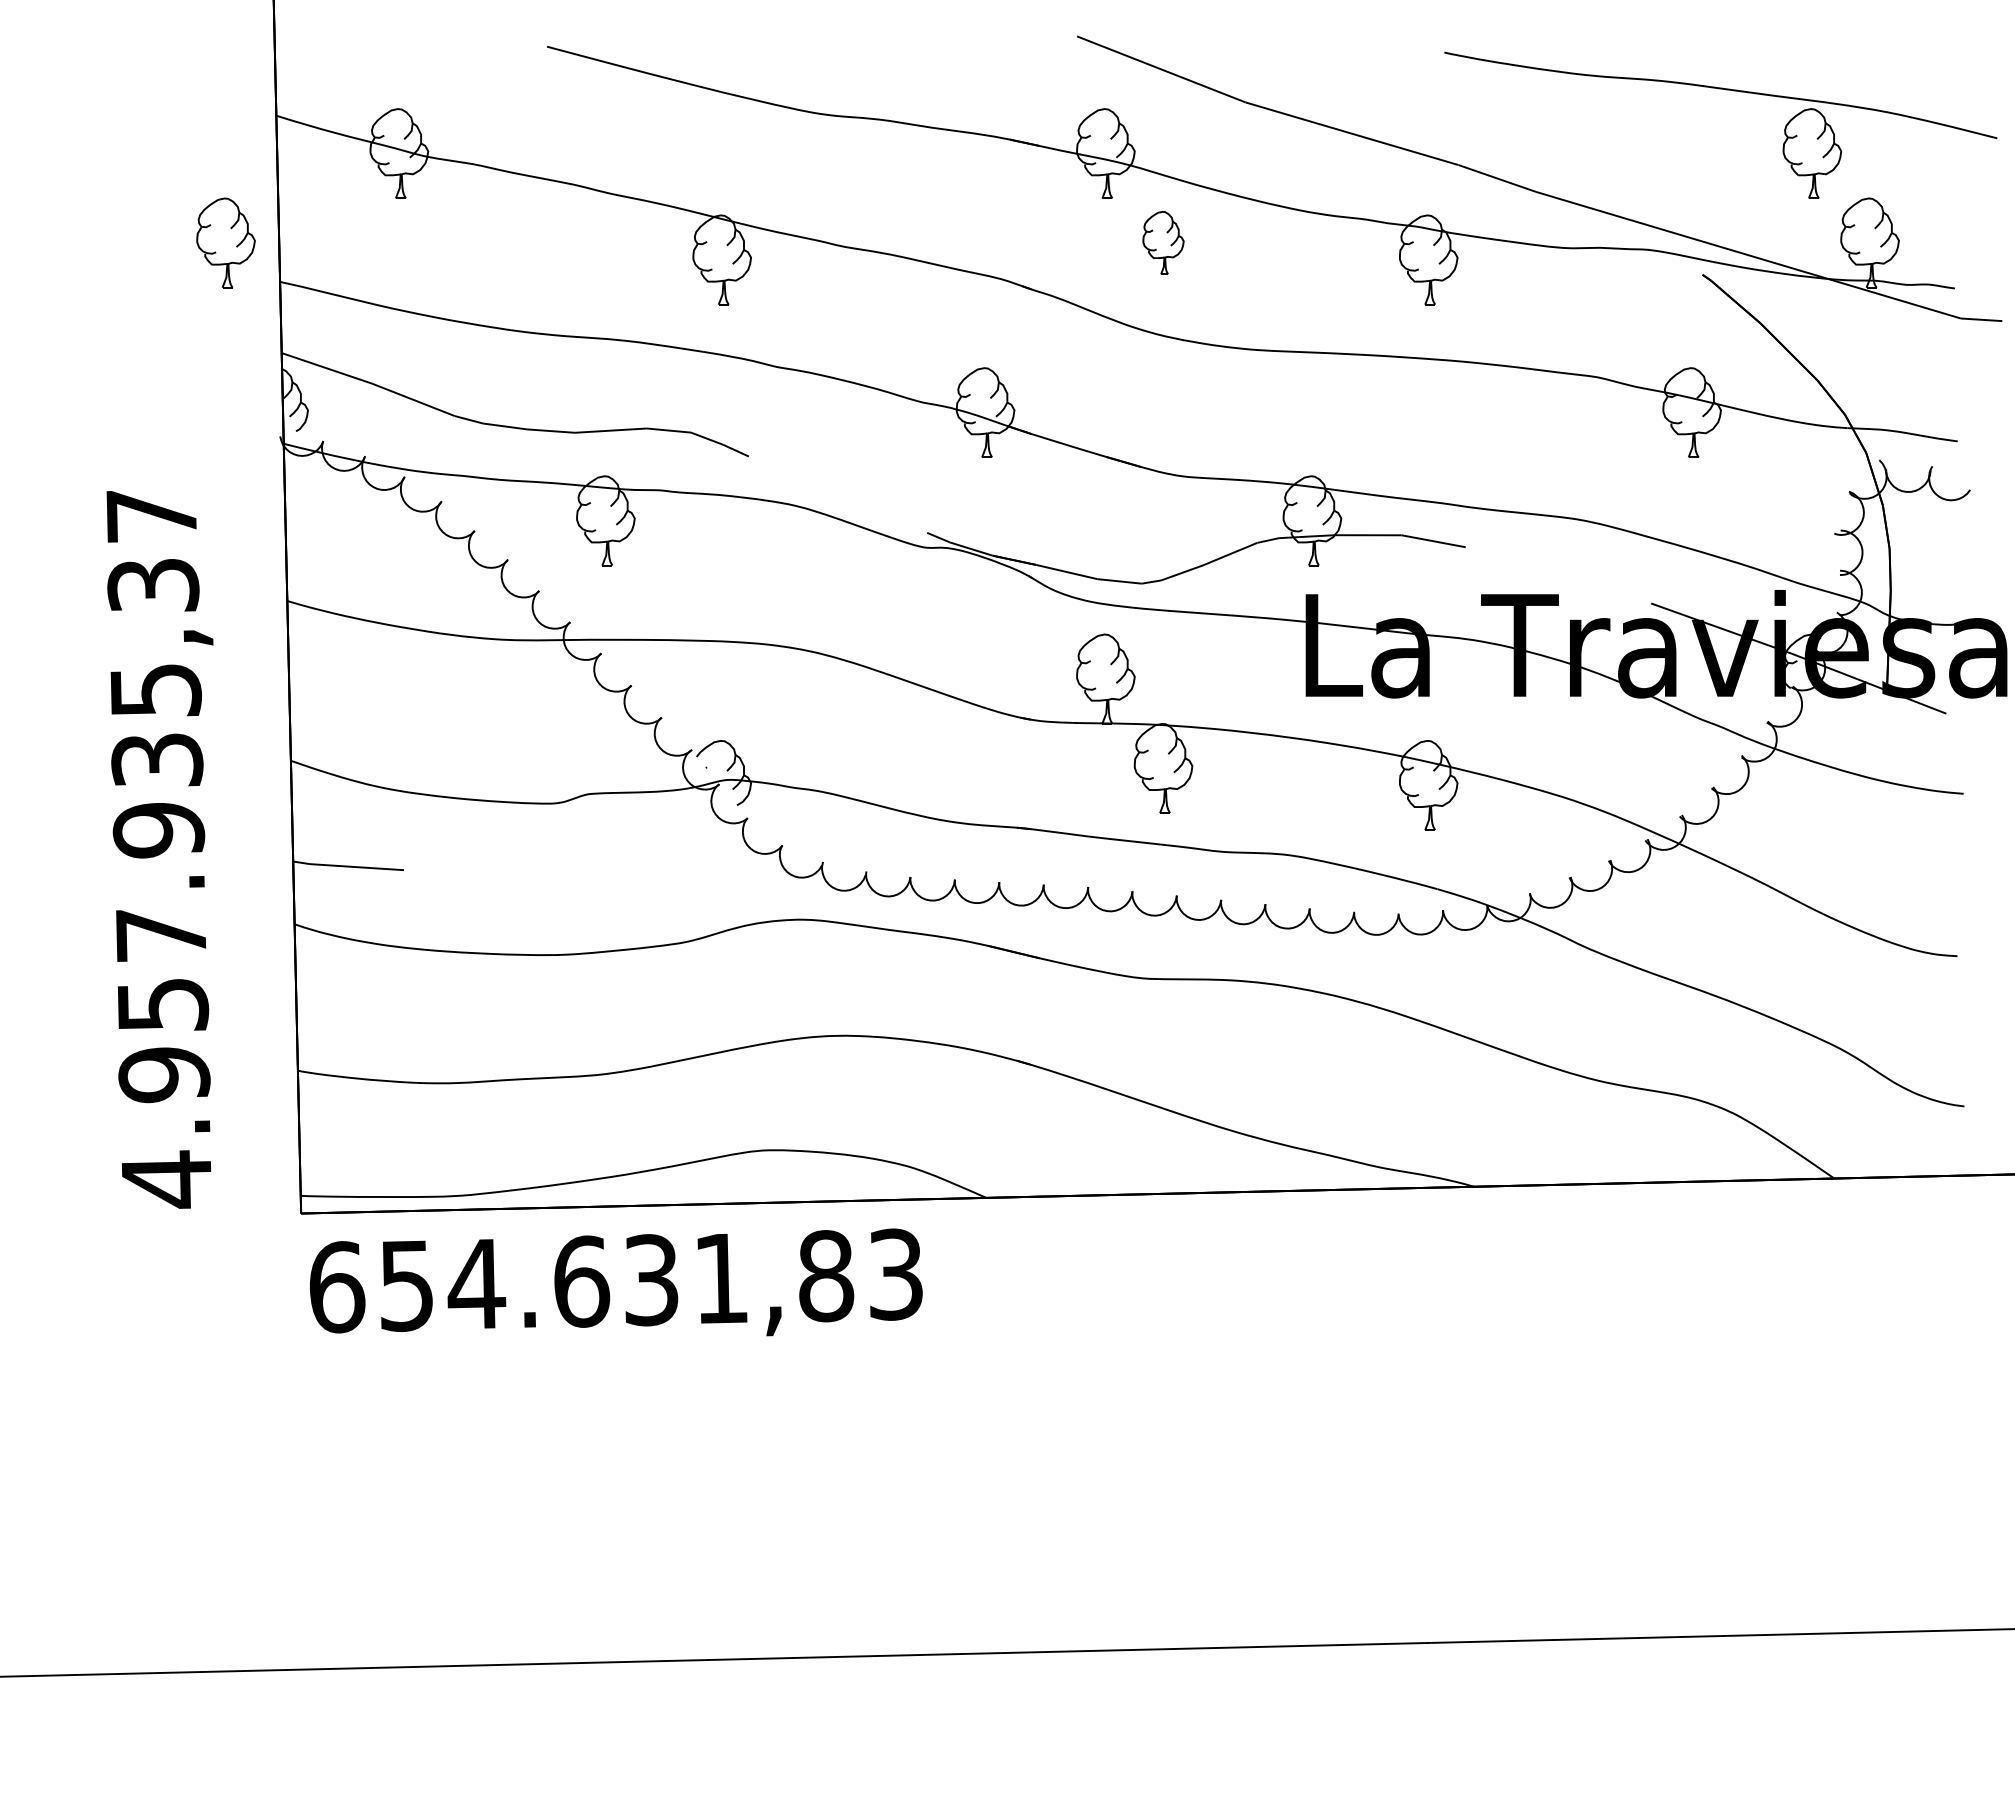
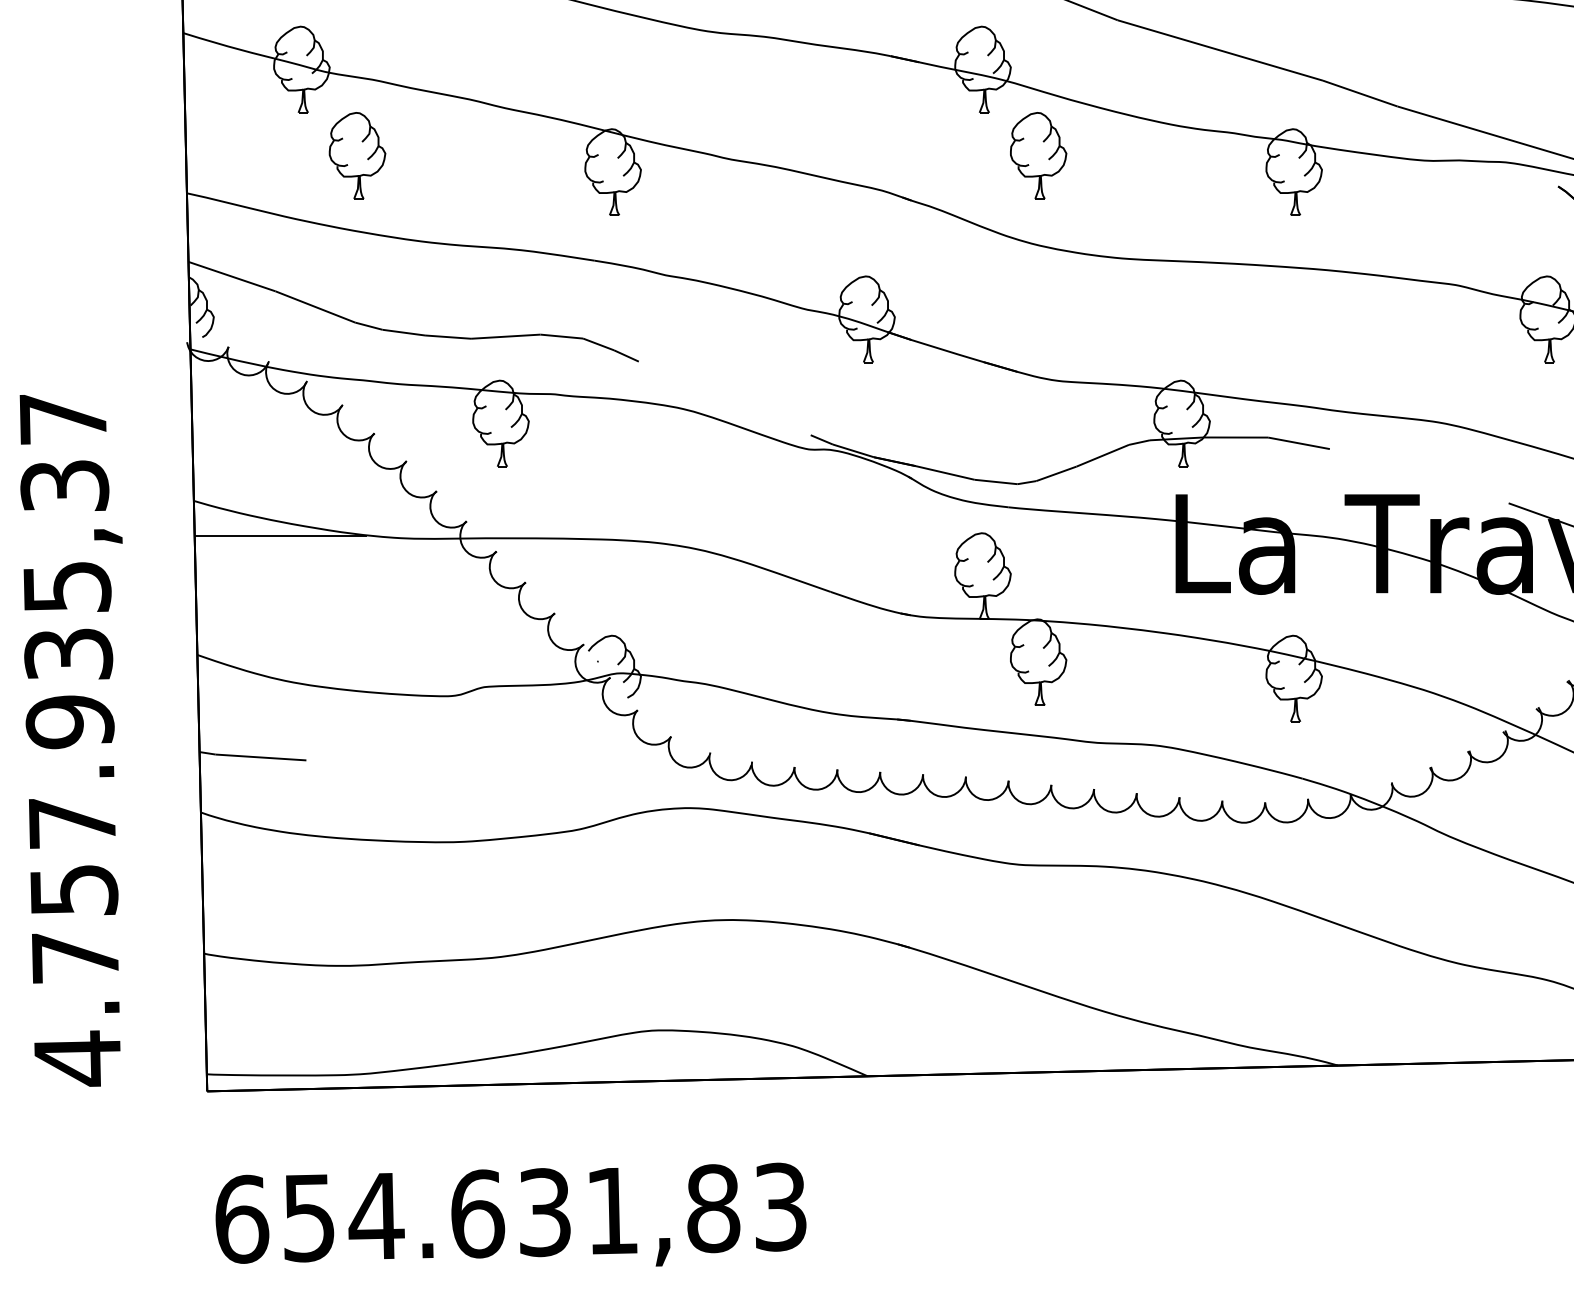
part: (225, 242) -> (356, 155), moved
part: (1163, 242) -> (1038, 155), size x1.43
line: (377, 637) -> (280, 536), added
text: (164, 1075) -> (75, 958), 4.957.935,37 -> 4.757.935,37
text: (616, 1282) -> (511, 1214), moved

